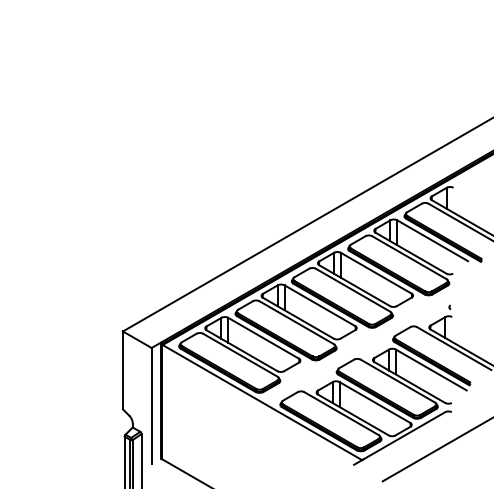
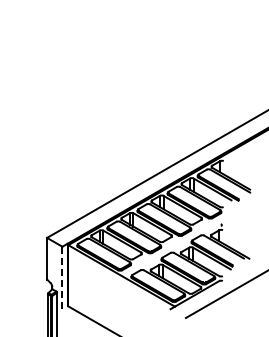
line: (151, 405) -> (62, 277), solid -> dashed

